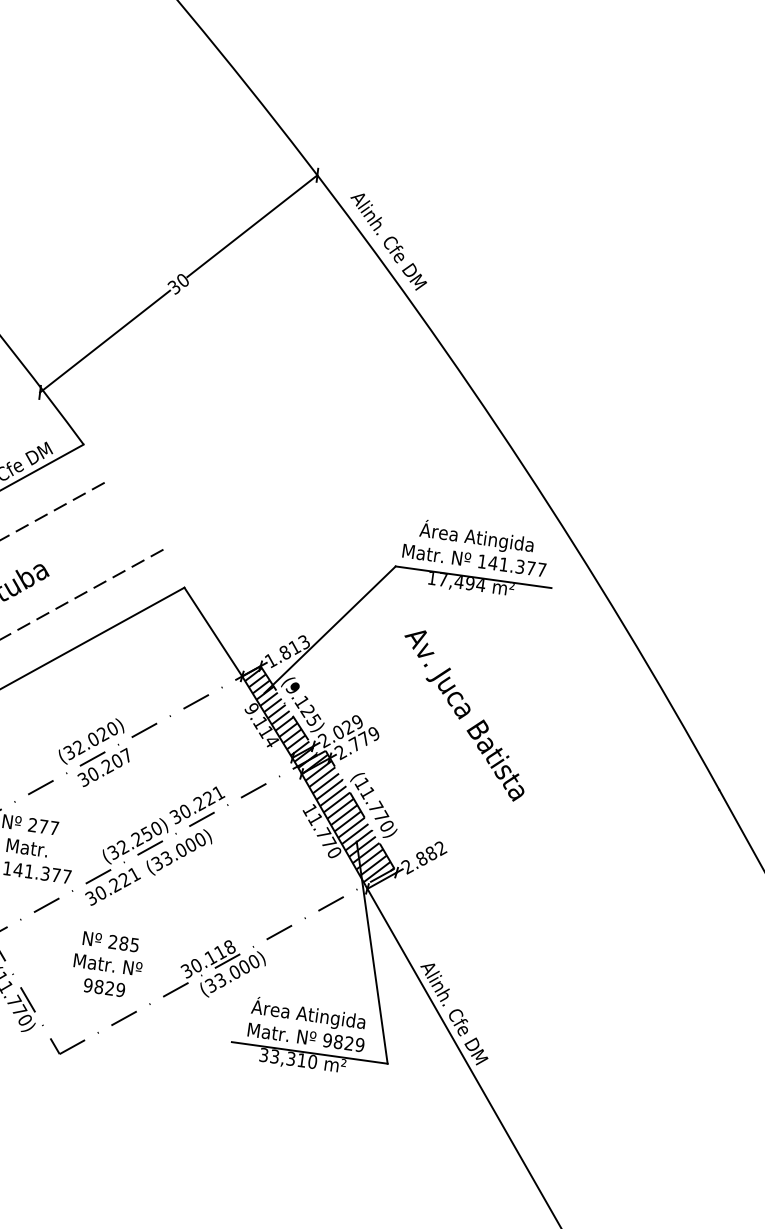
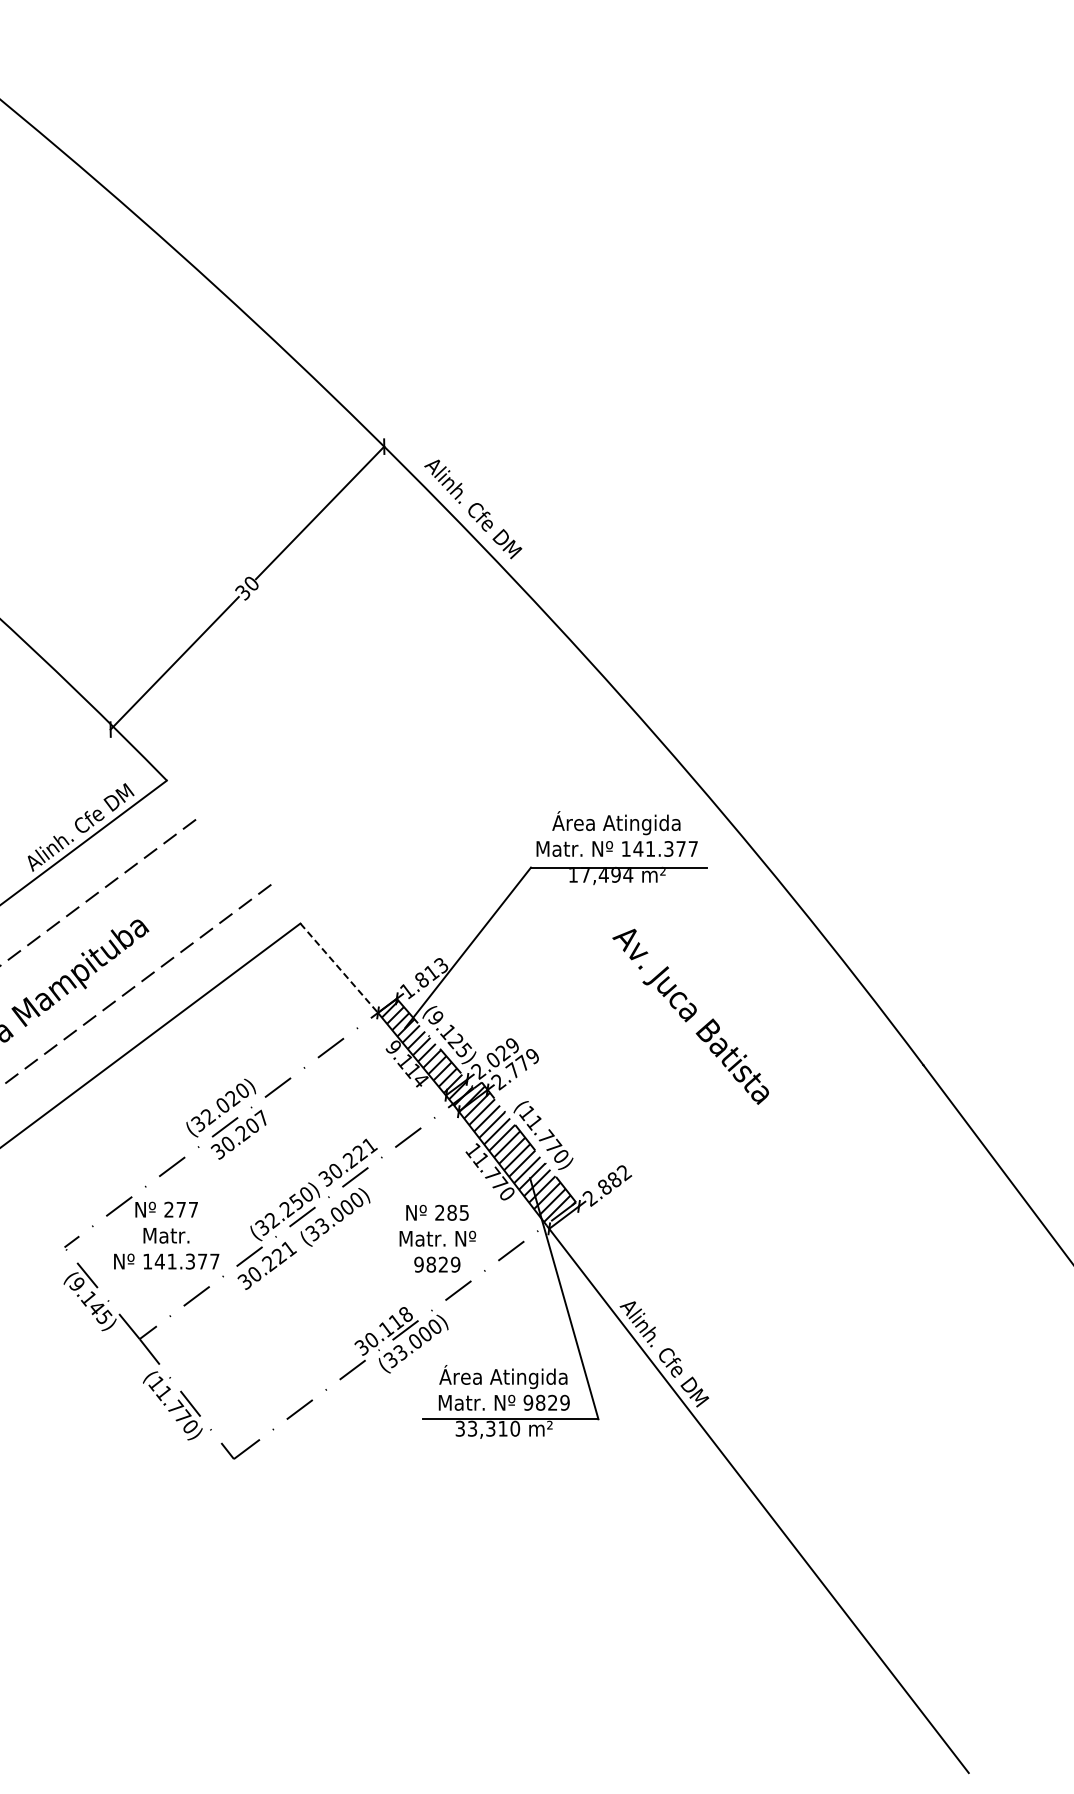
line: (213, 632) -> (339, 968), solid -> dashed
text: (464, 714) -> (690, 1016), moved
text: (107, 964) -> (437, 1238), moved

